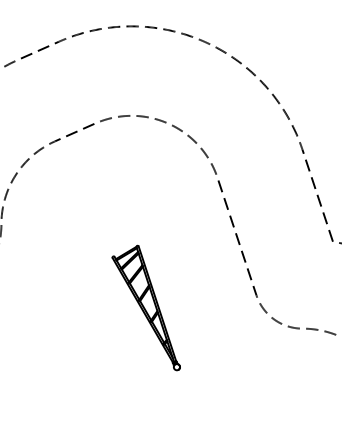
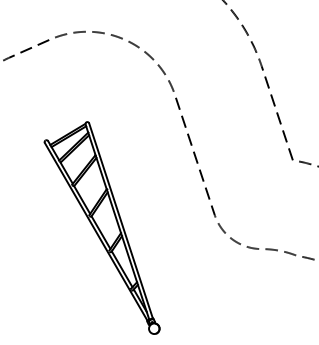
part: (146, 307) -> (102, 227), size x1.67

